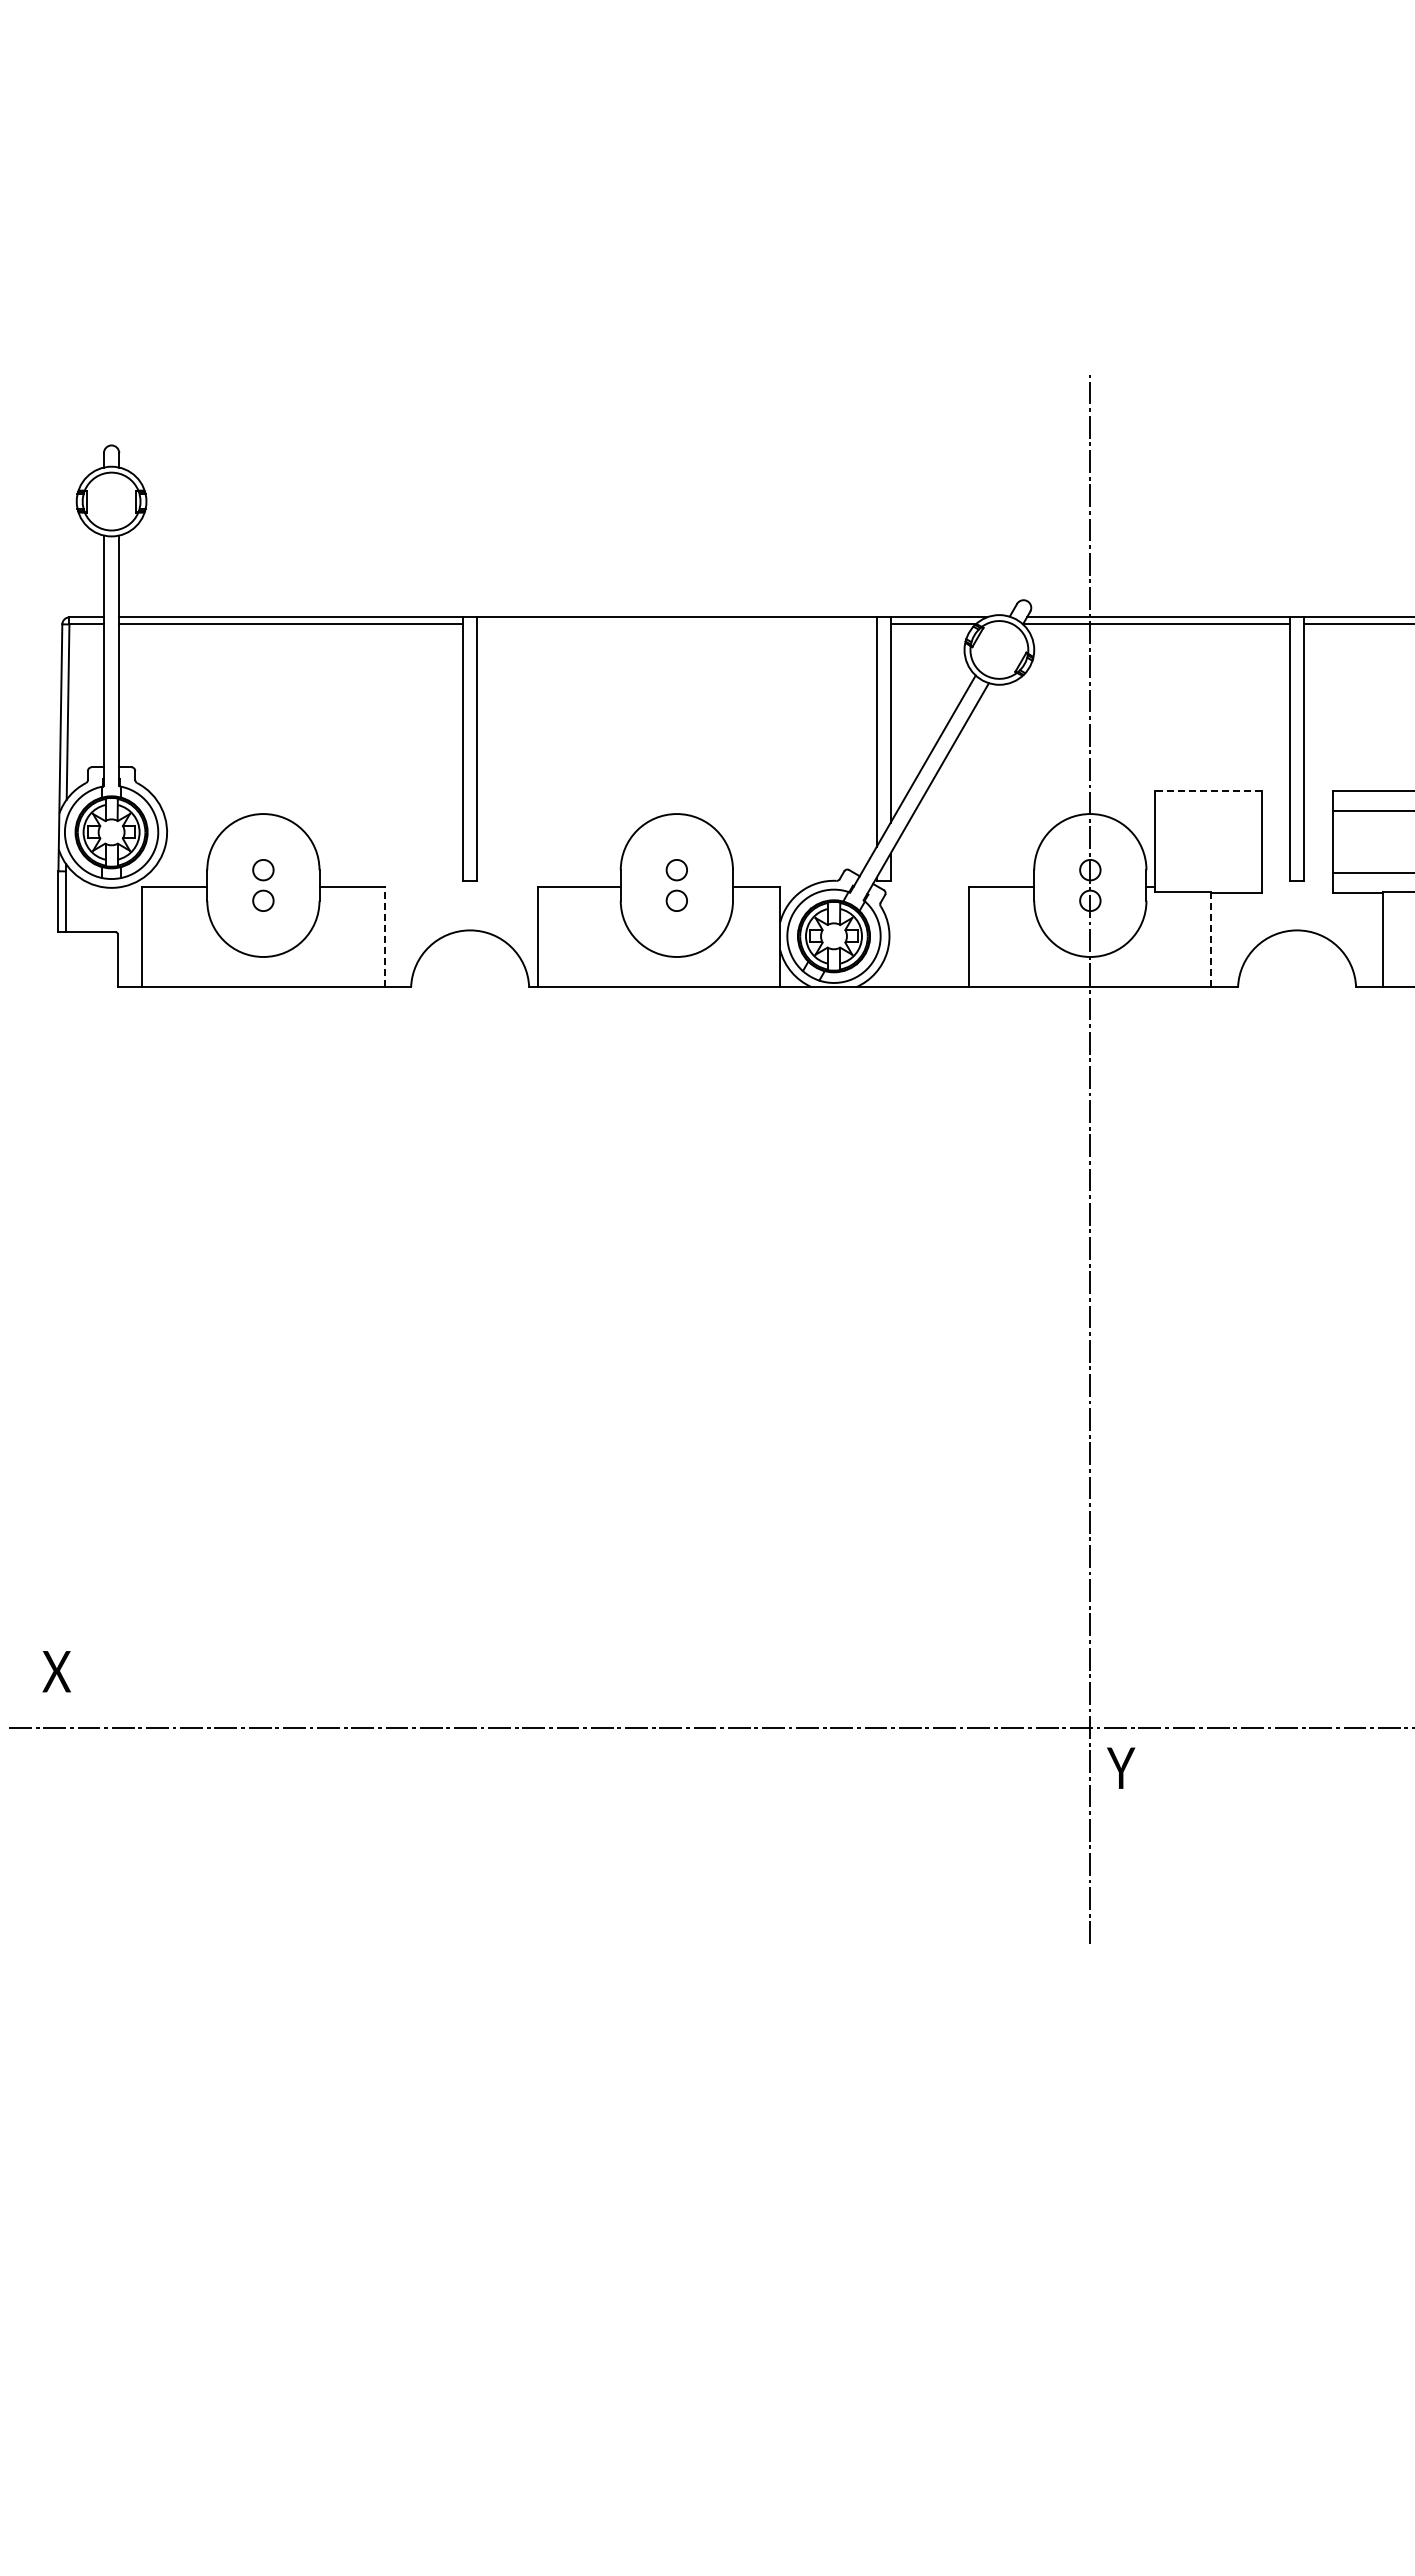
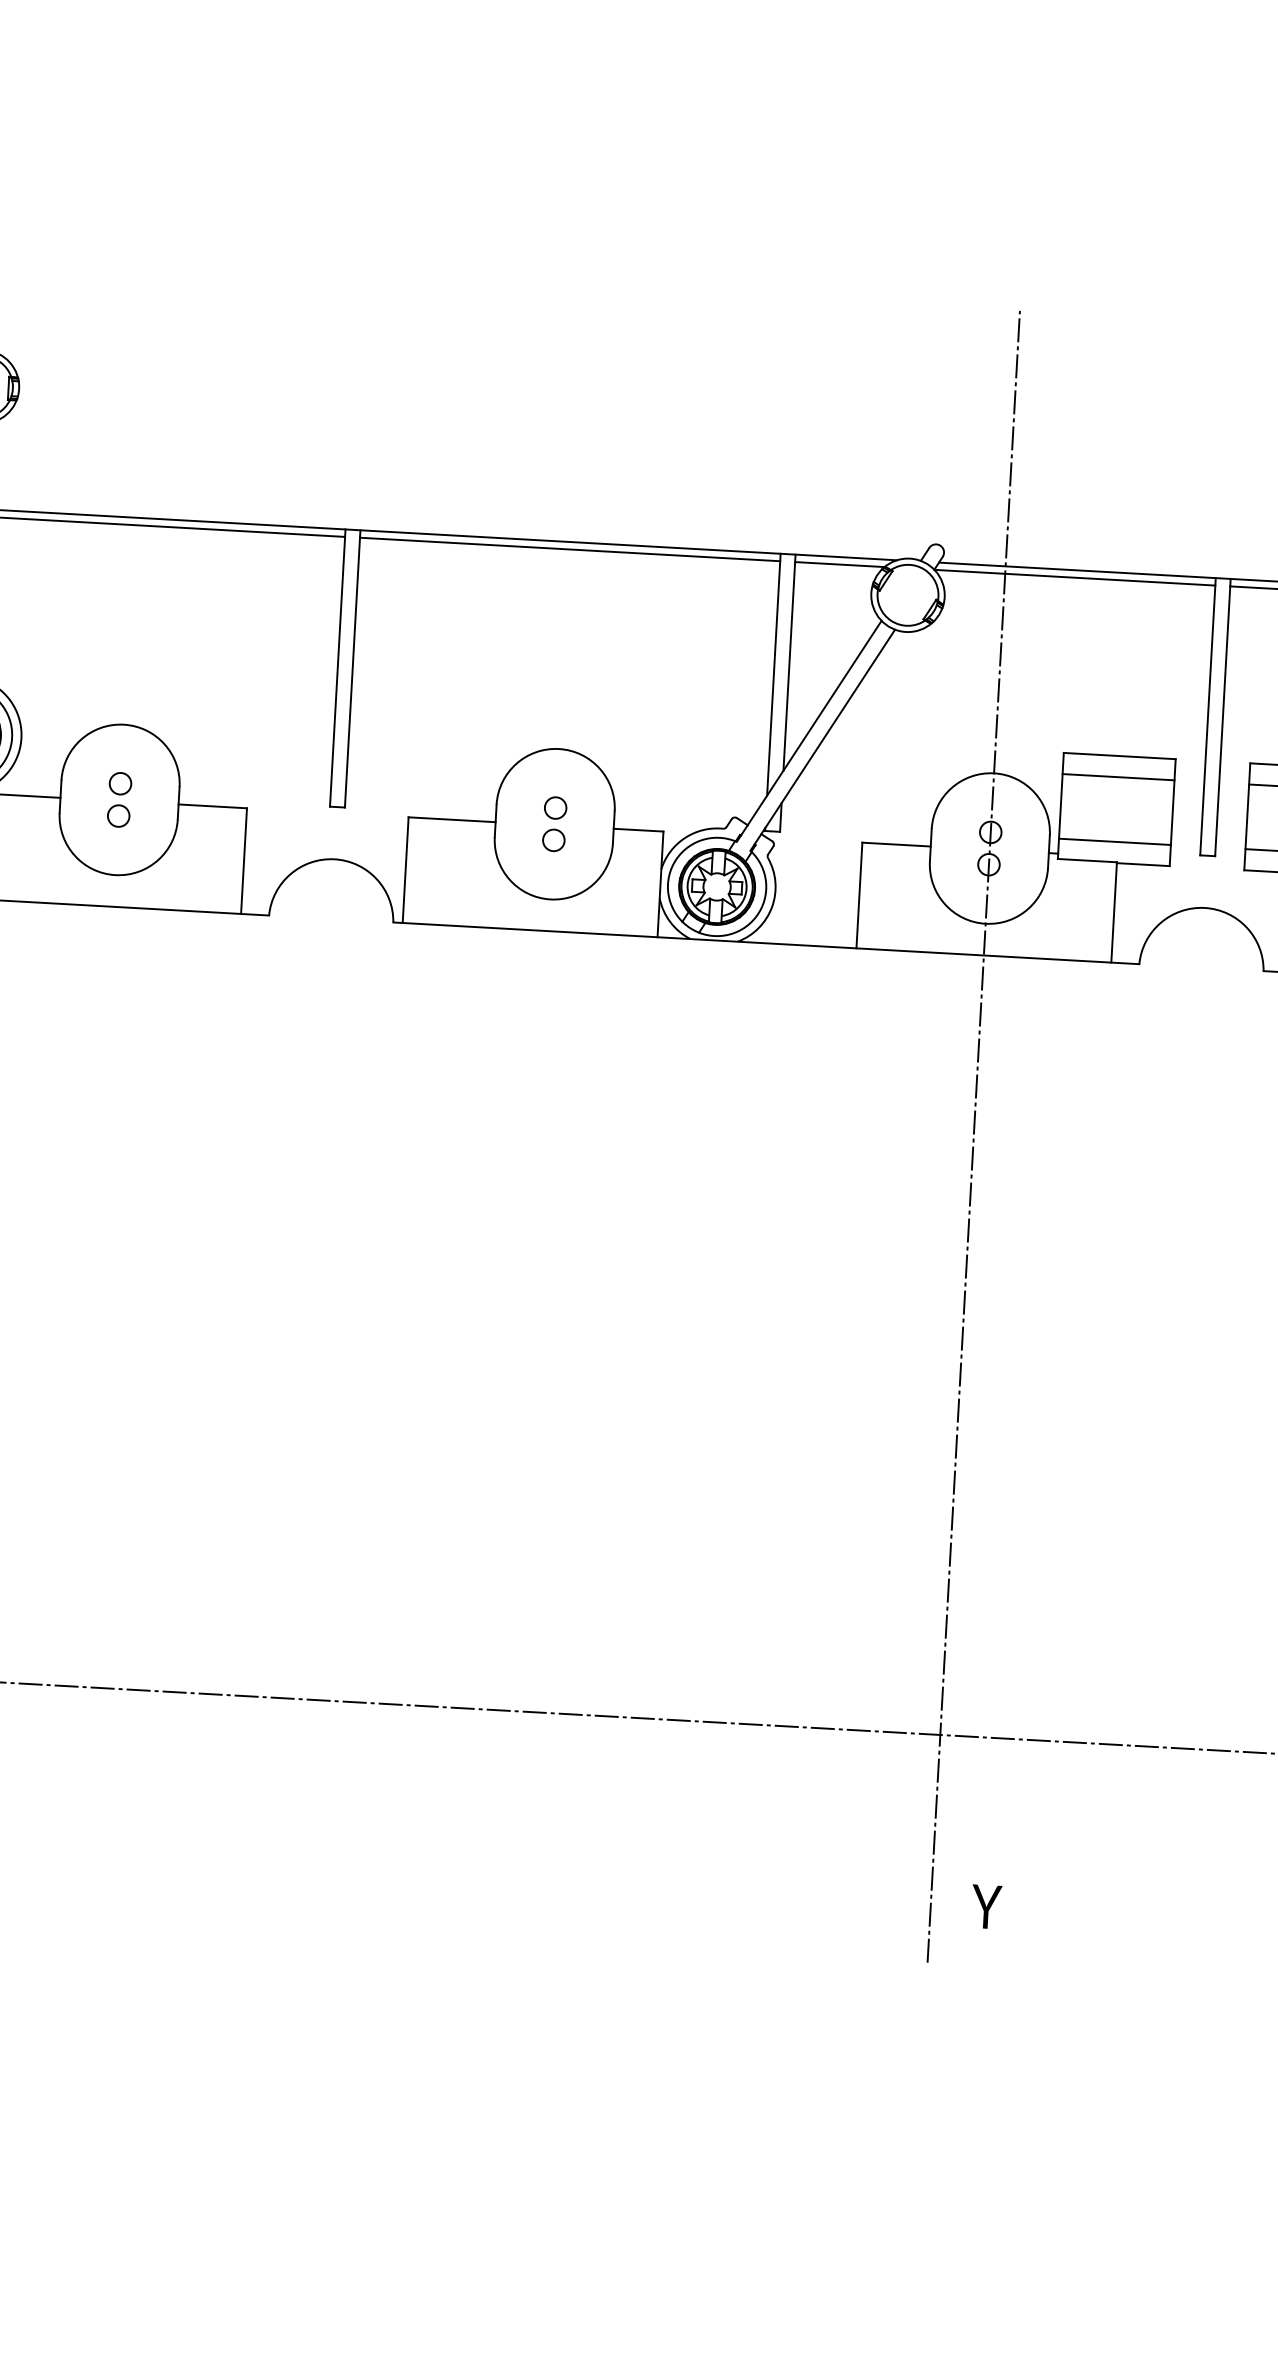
line: (676, 624) -> (569, 549), added
line: (1207, 791) -> (1118, 756), dashed -> solid
line: (1208, 811) -> (1118, 777), added
line: (1208, 872) -> (1114, 841), added
line: (384, 936) -> (244, 860), dashed -> solid
line: (1211, 939) -> (1114, 912), dashed -> solid
text: (1121, 1767) -> (986, 1906), moved

